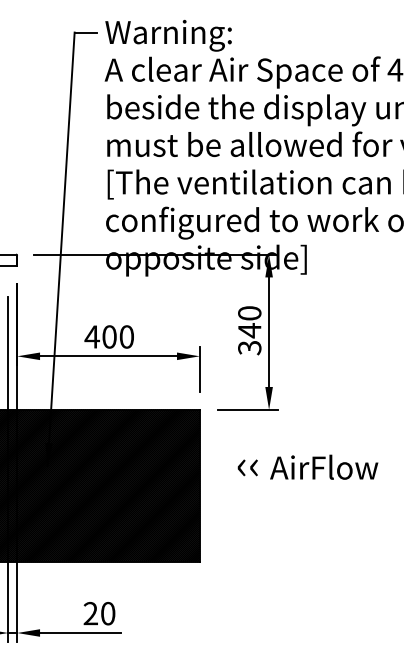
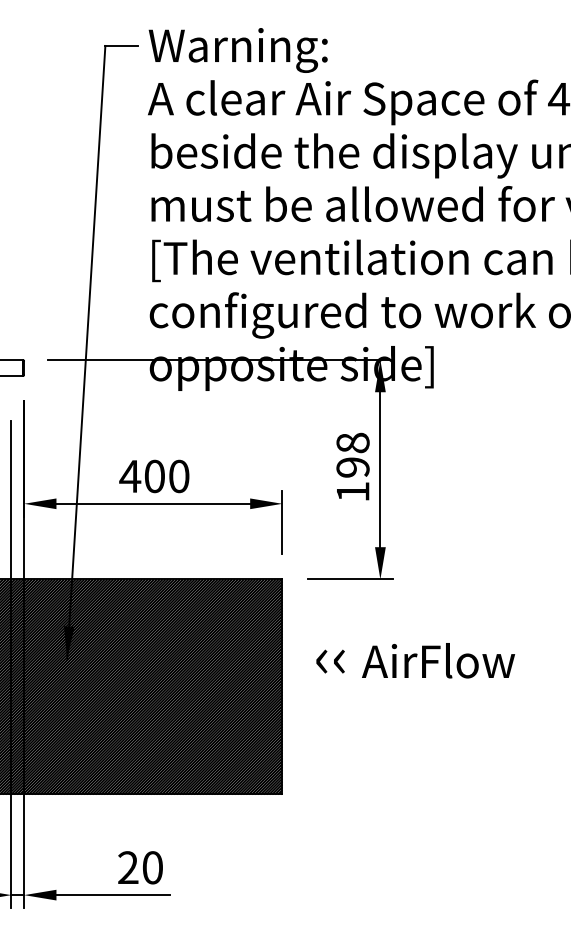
text: (249, 330) -> (352, 467), 340 -> 198
text: (307, 466) -> (414, 659), moved

